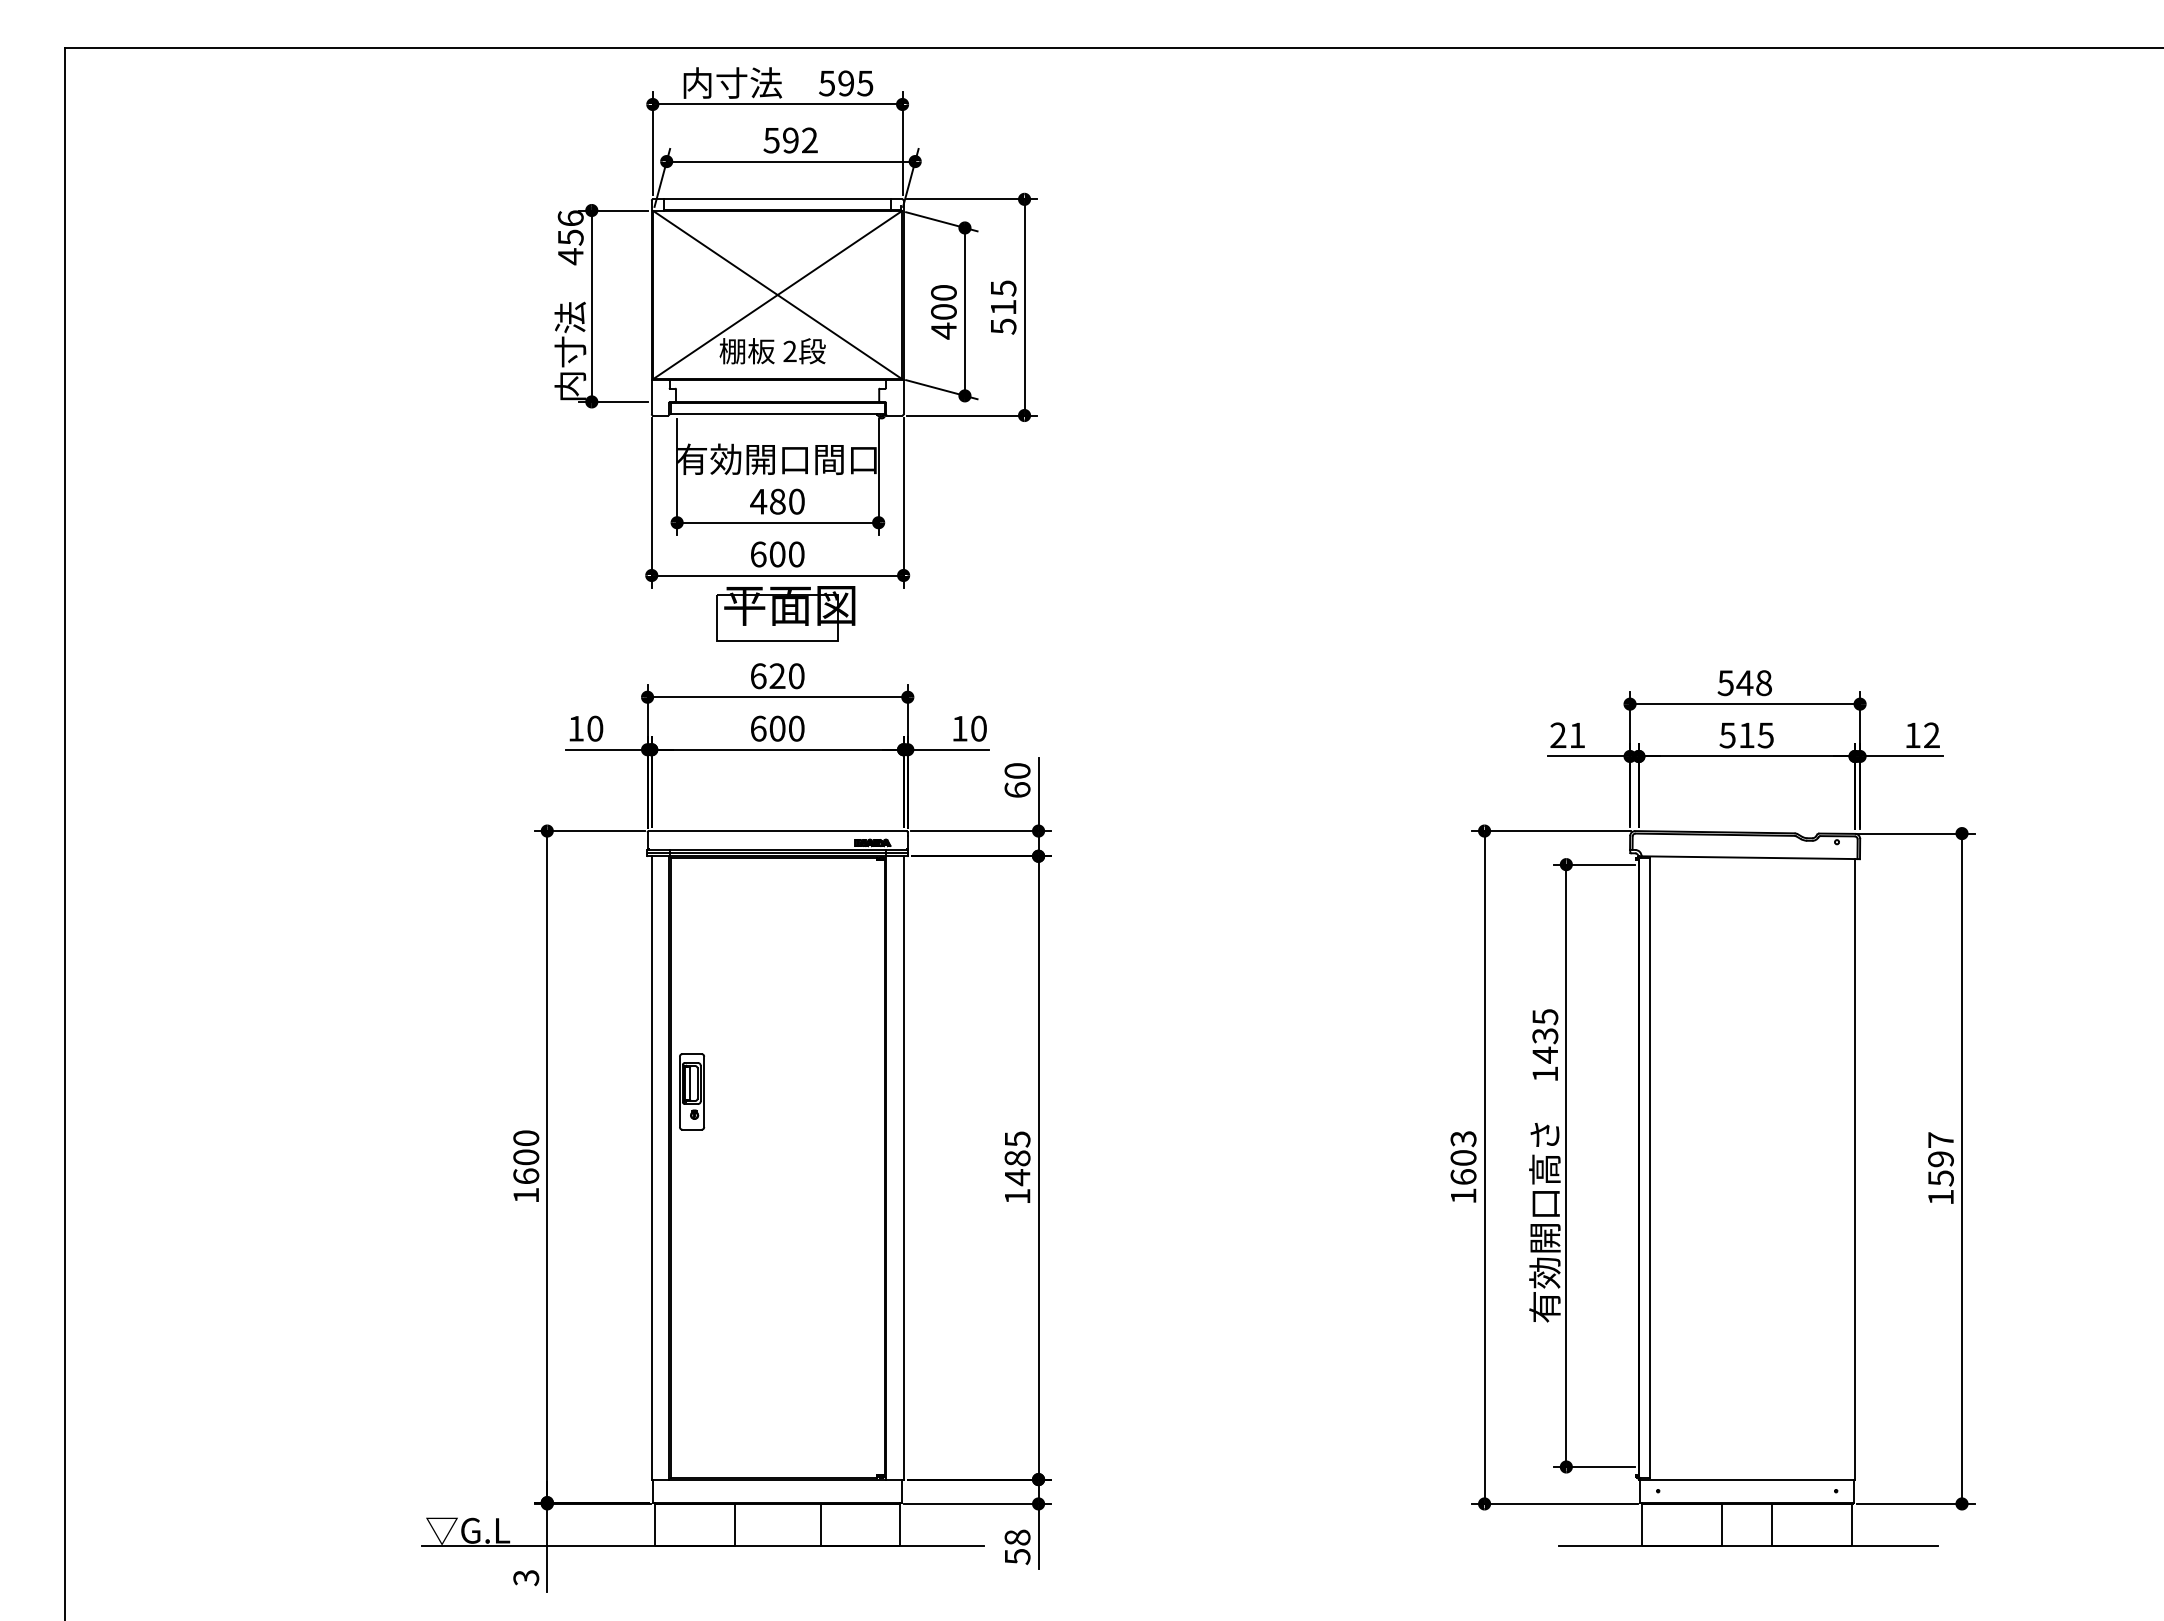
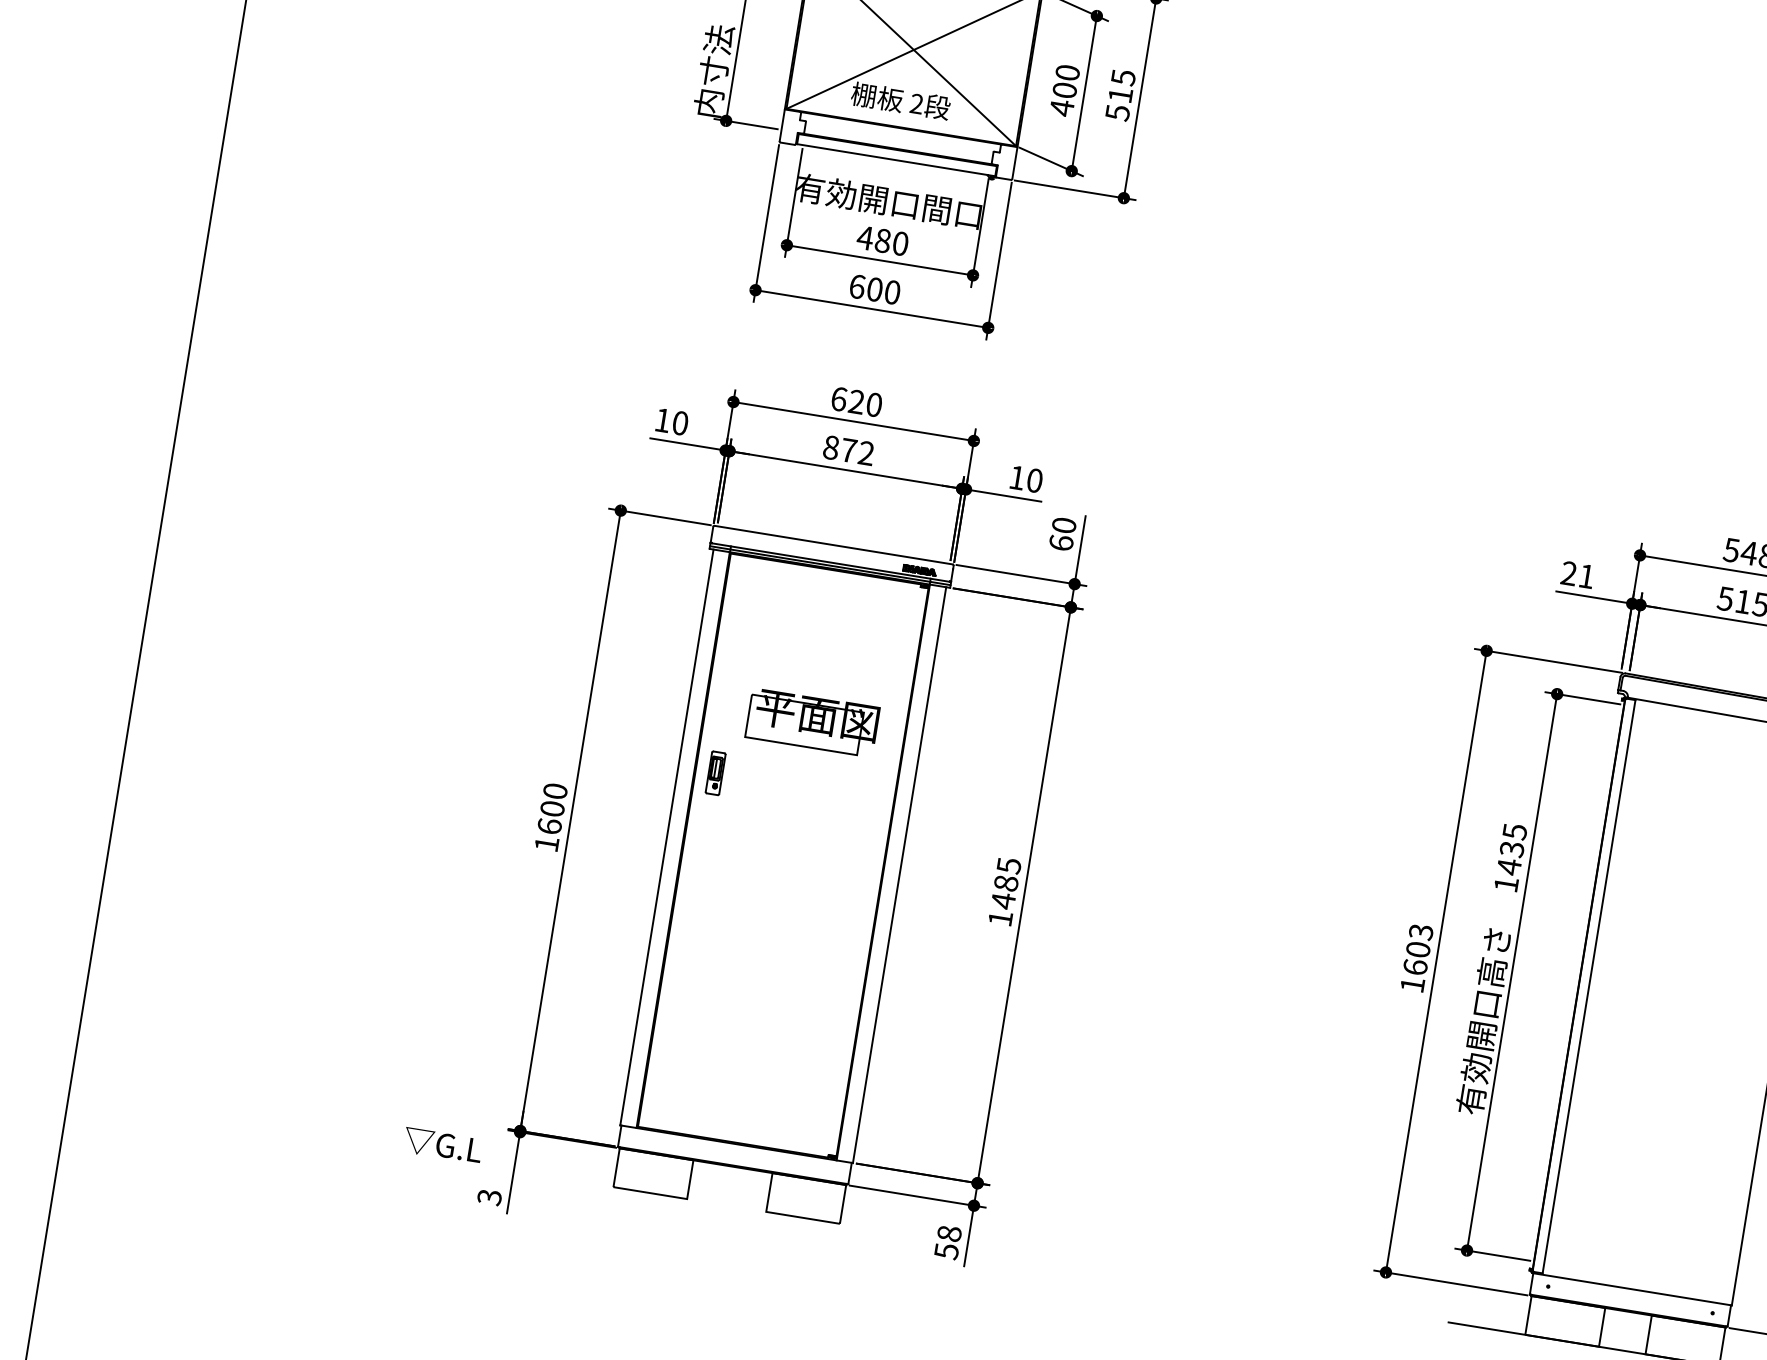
part: (785, 613) -> (812, 722), moved
text: (777, 728) -> (848, 450), 600 -> 872
part: (692, 1091) -> (715, 772), size x0.6
line: (703, 1545) -> (658, 1193), removed

